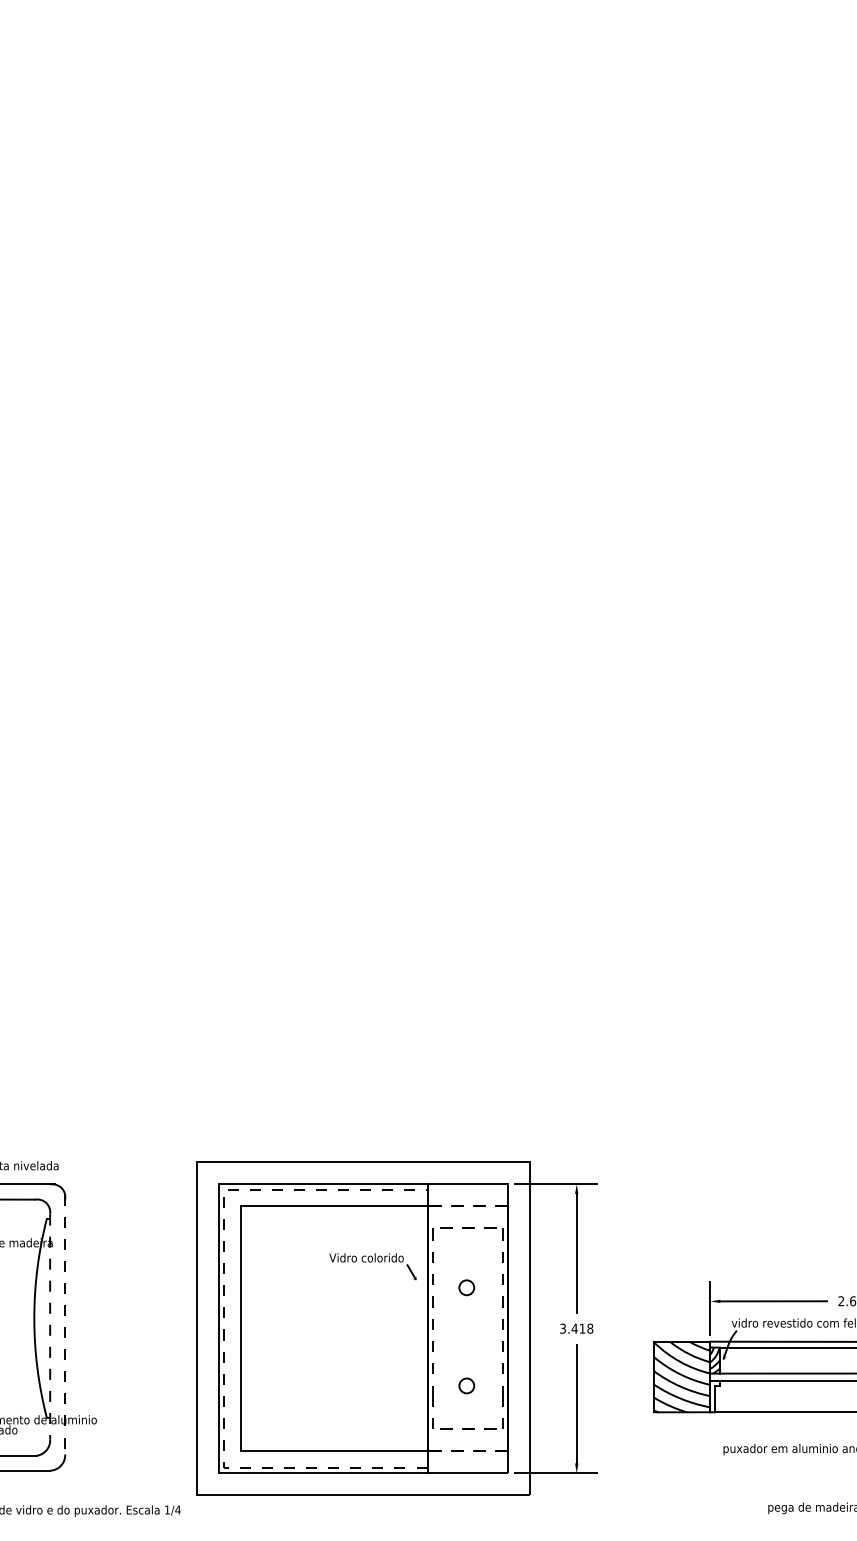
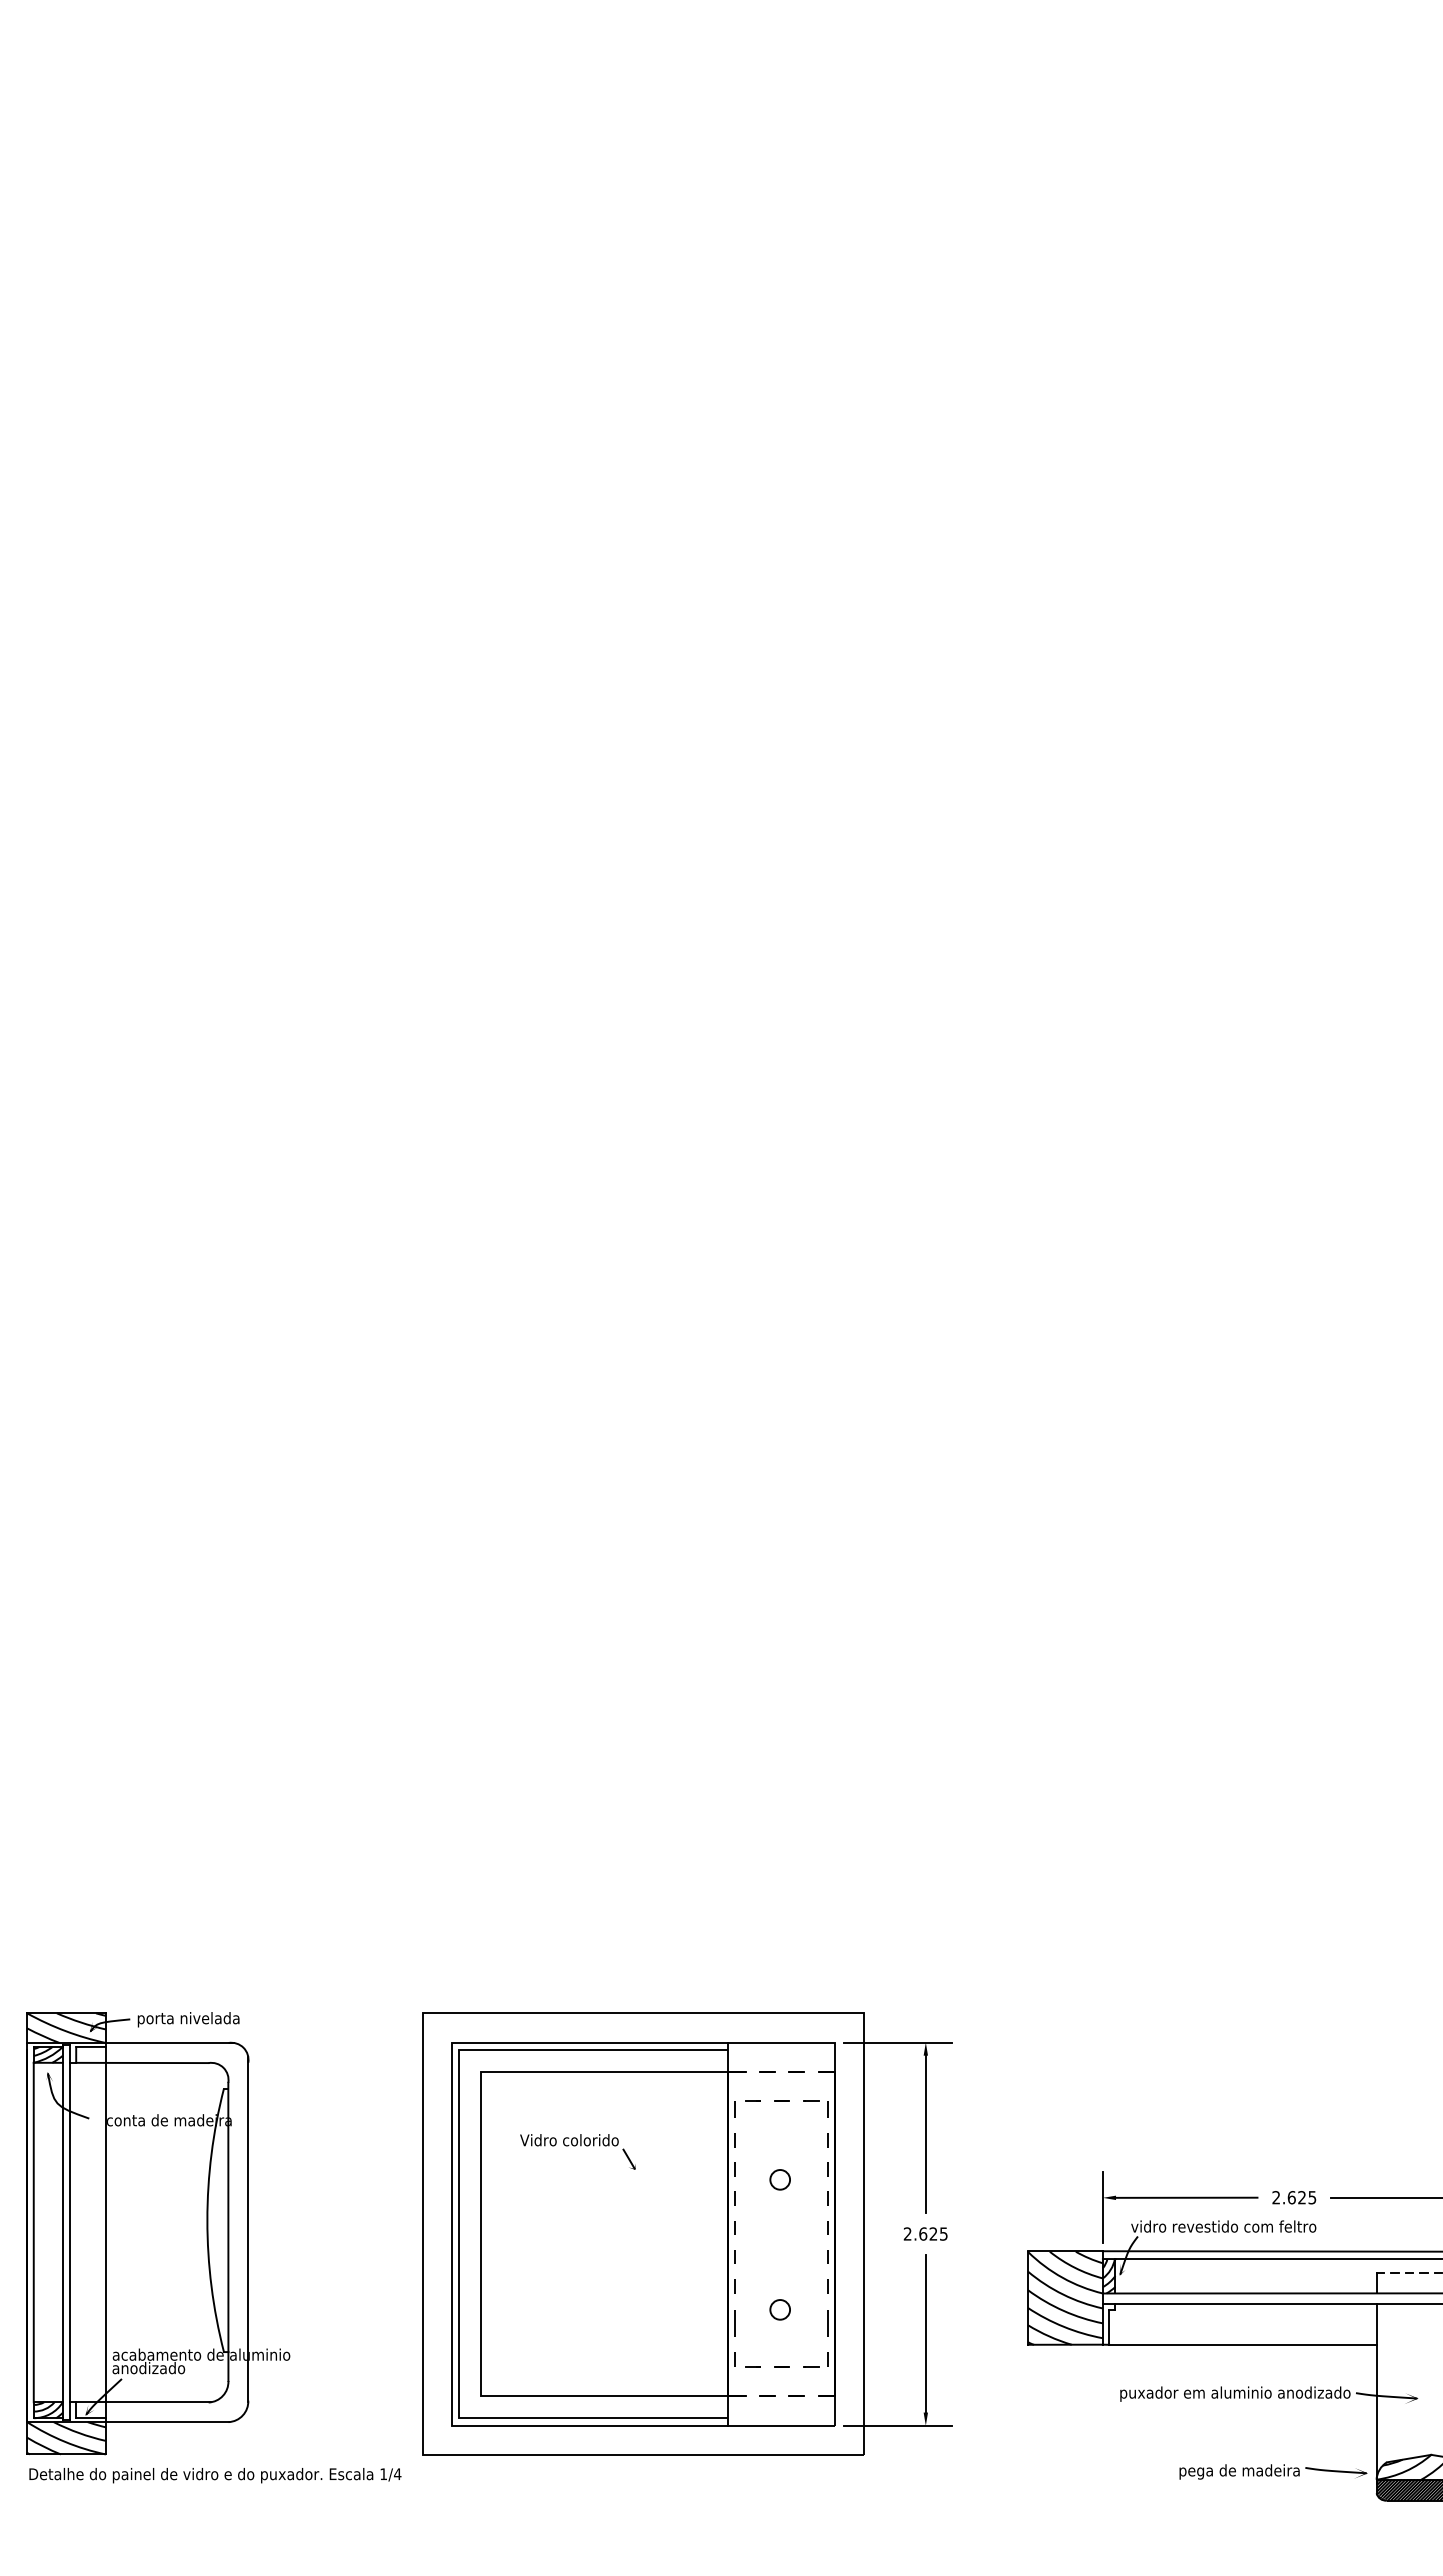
part: (372, 1266) -> (577, 2151), moved
line: (65, 1325) -> (248, 2229), dashed -> solid
line: (50, 1327) -> (228, 2232), dashed -> solid
line: (224, 1328) -> (459, 2233), dashed -> solid
text: (576, 1328) -> (925, 2233), 3.418 -> 2.625

